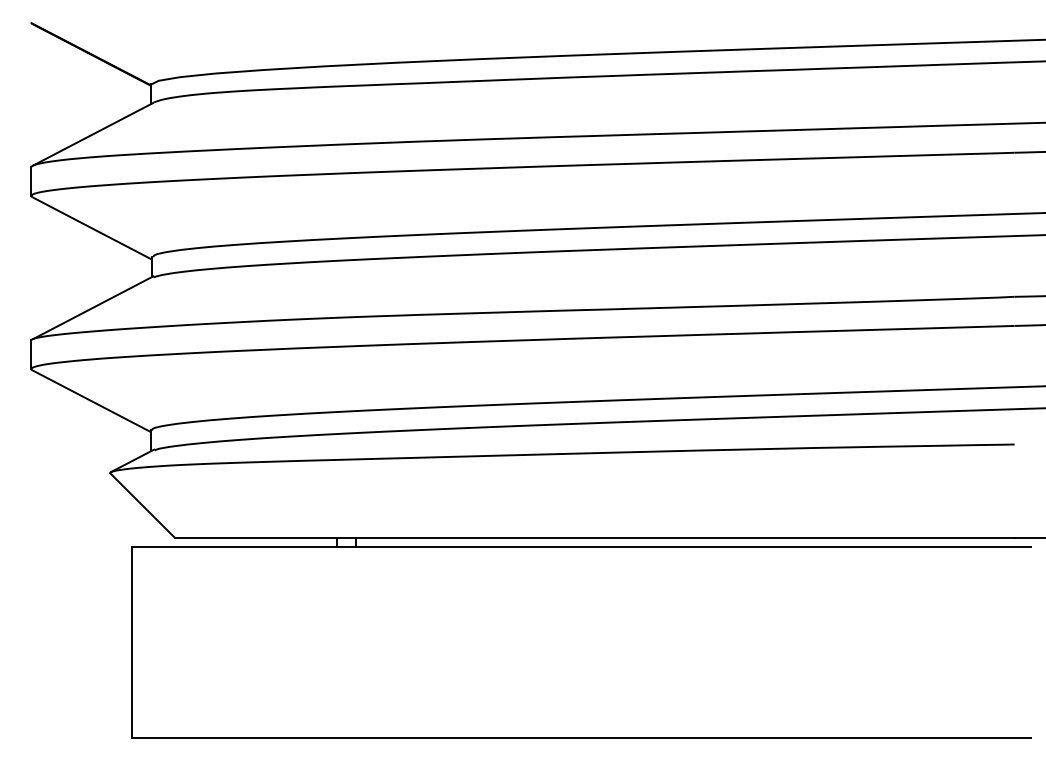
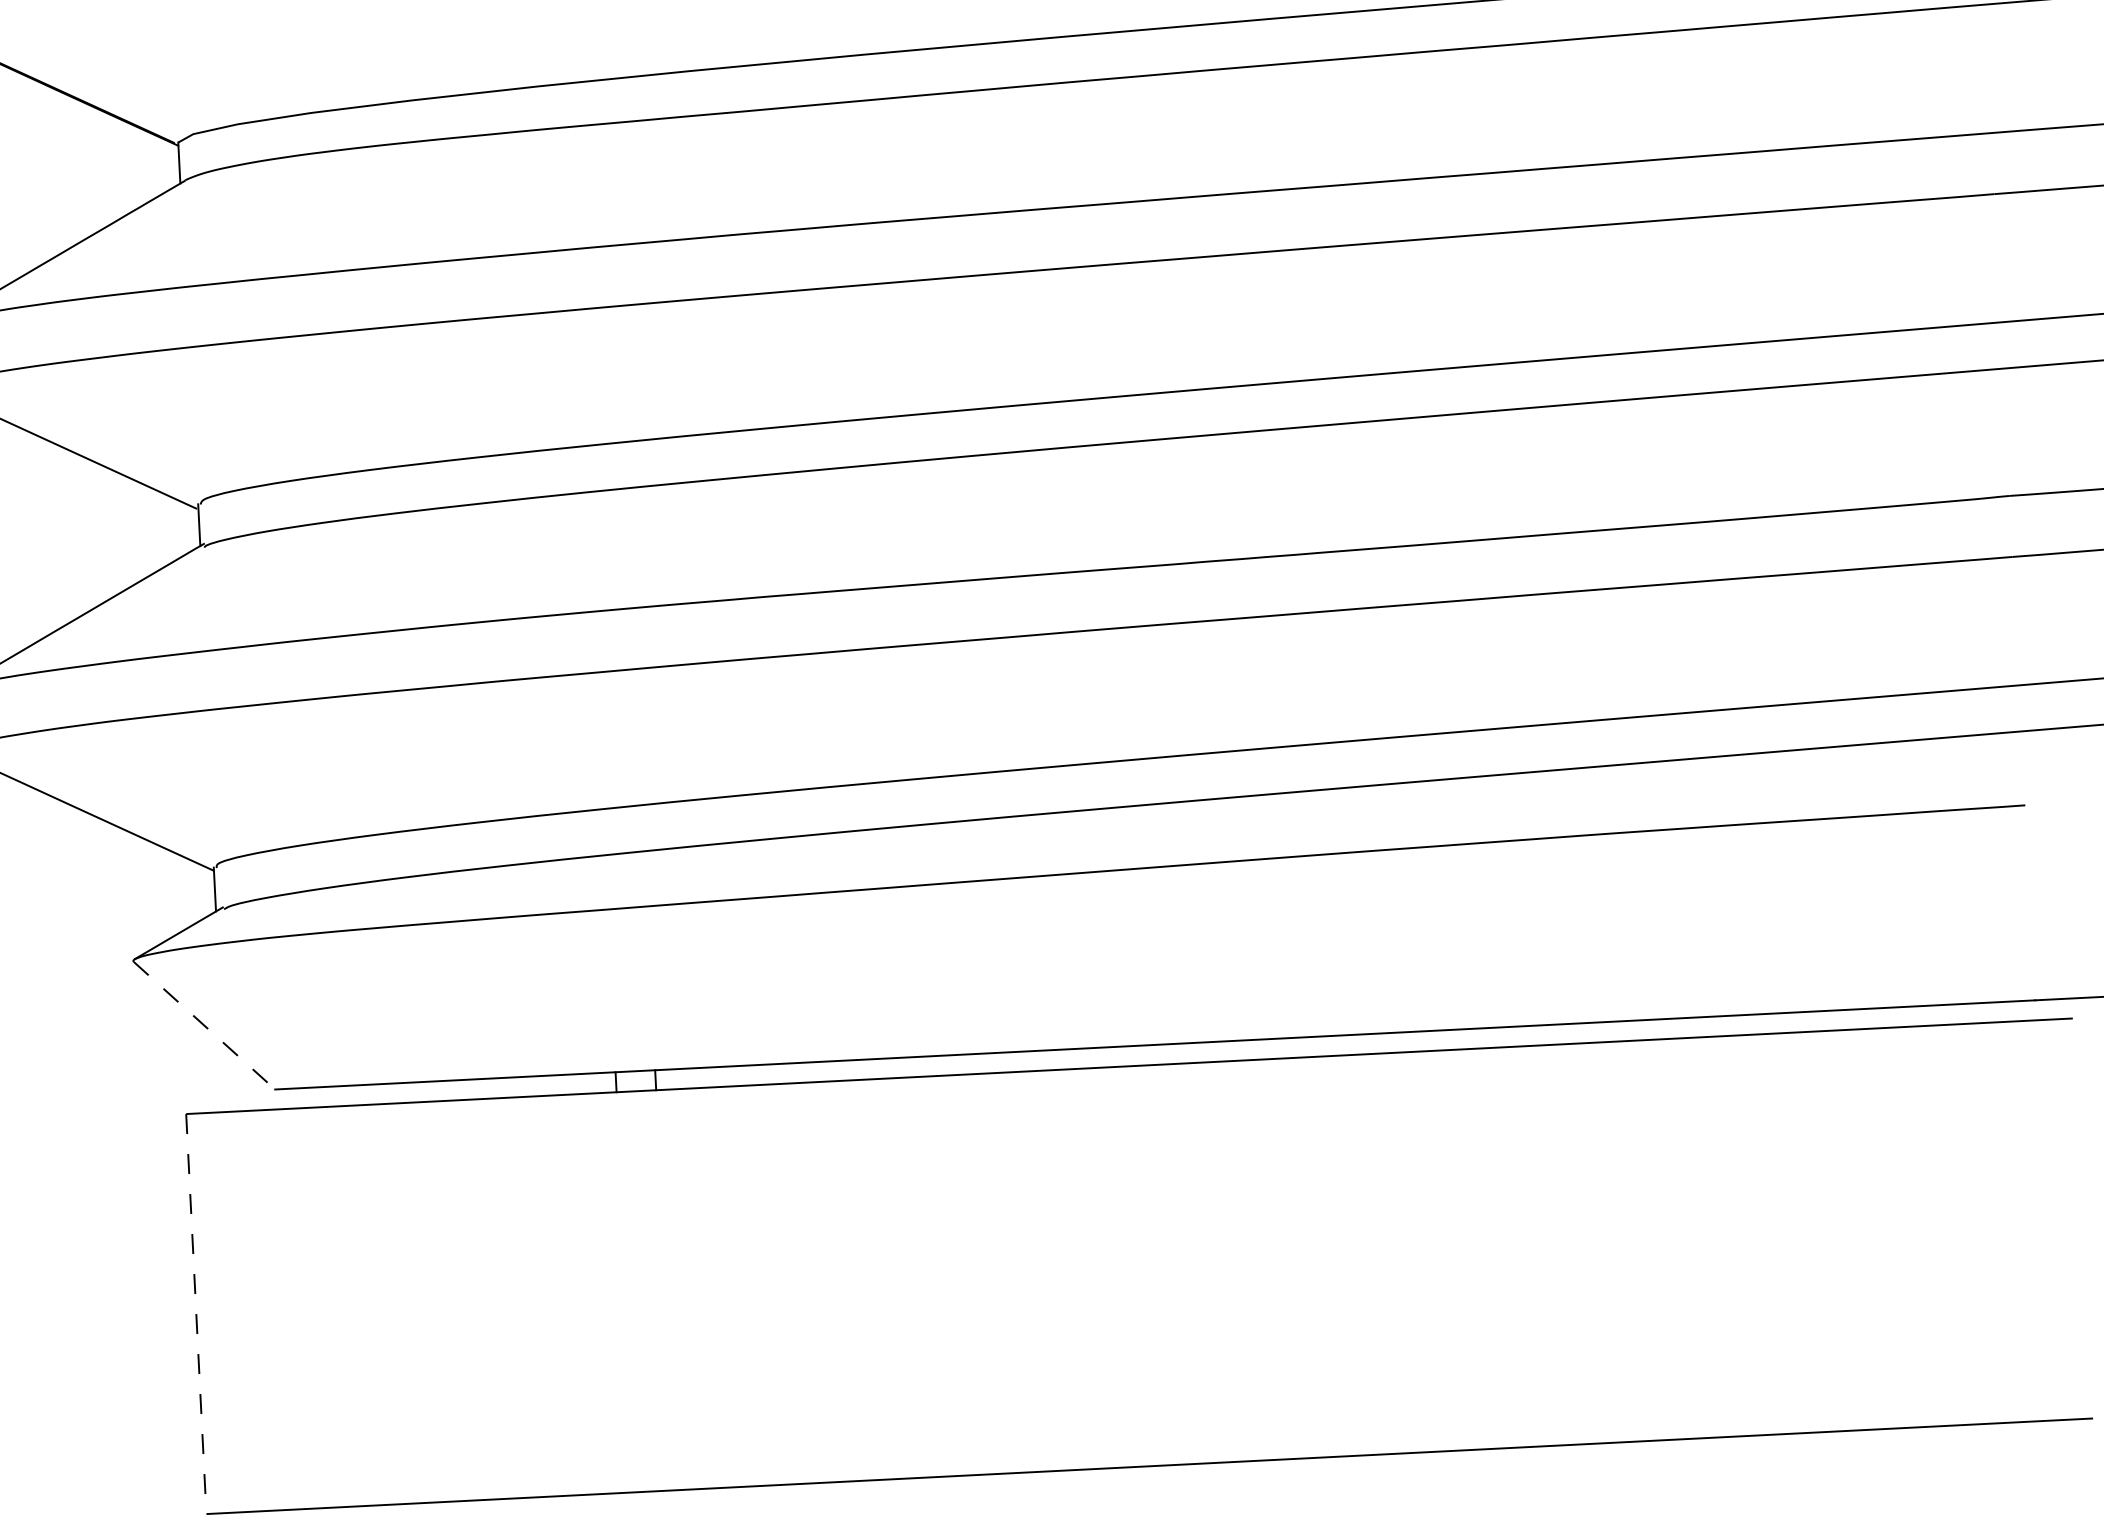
line: (142, 505) -> (204, 1025), solid -> dashed
line: (131, 643) -> (196, 1316), solid -> dashed

